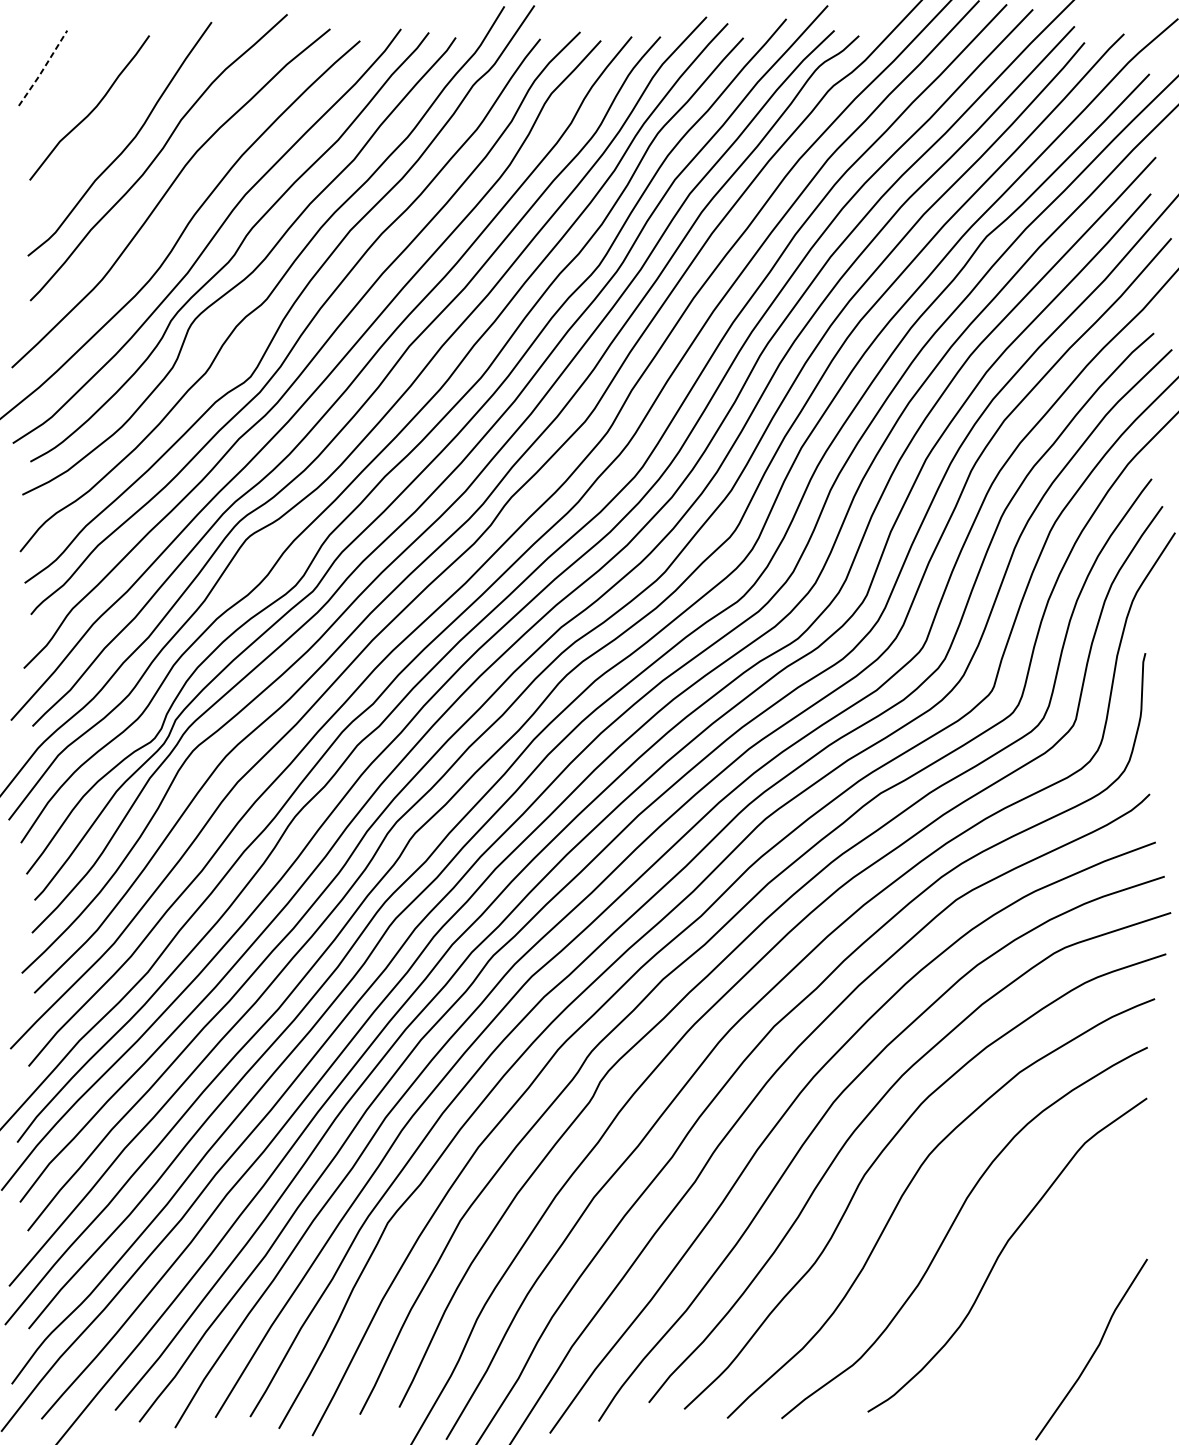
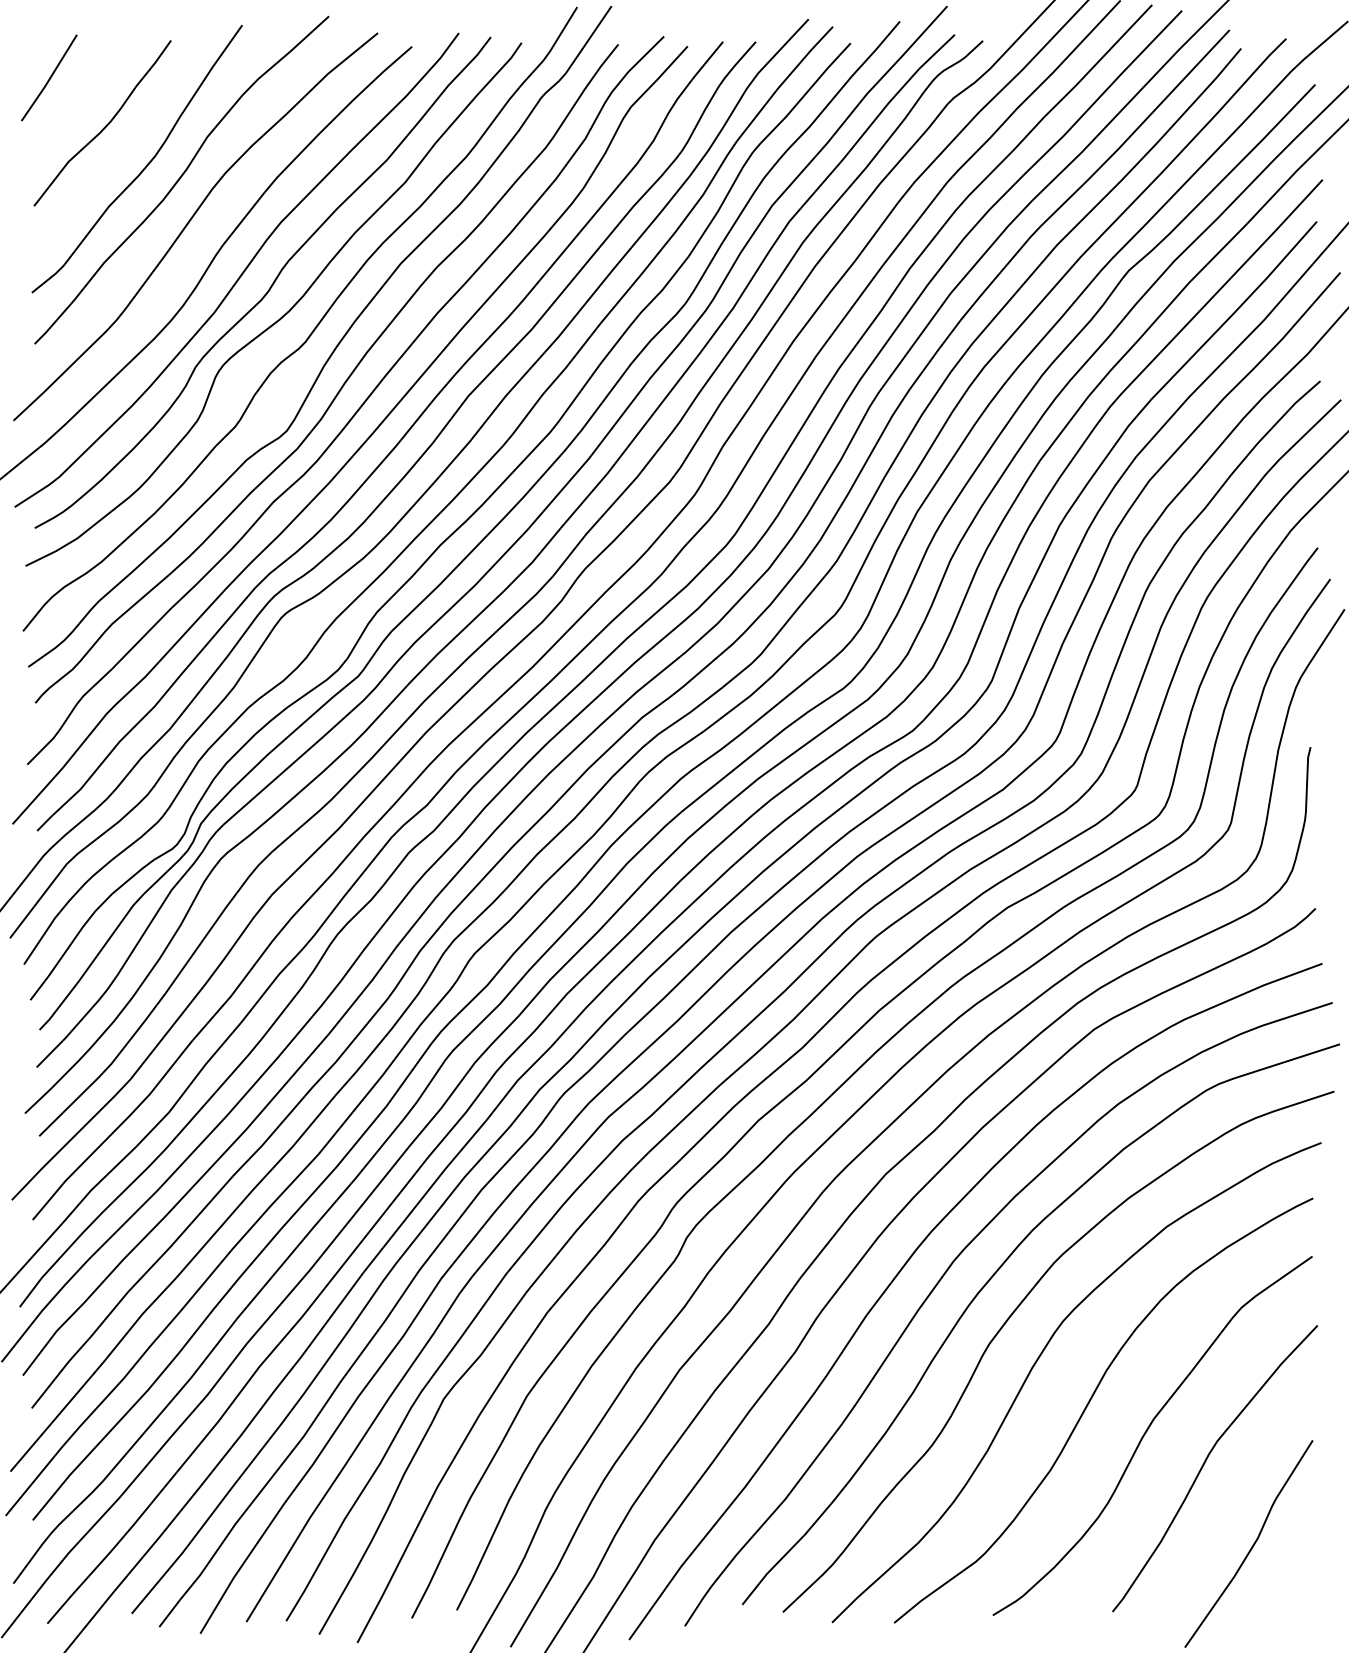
line: (43, 68) -> (49, 78), dashed -> solid
curve: (1053, 1279) -> (1205, 1463), added

